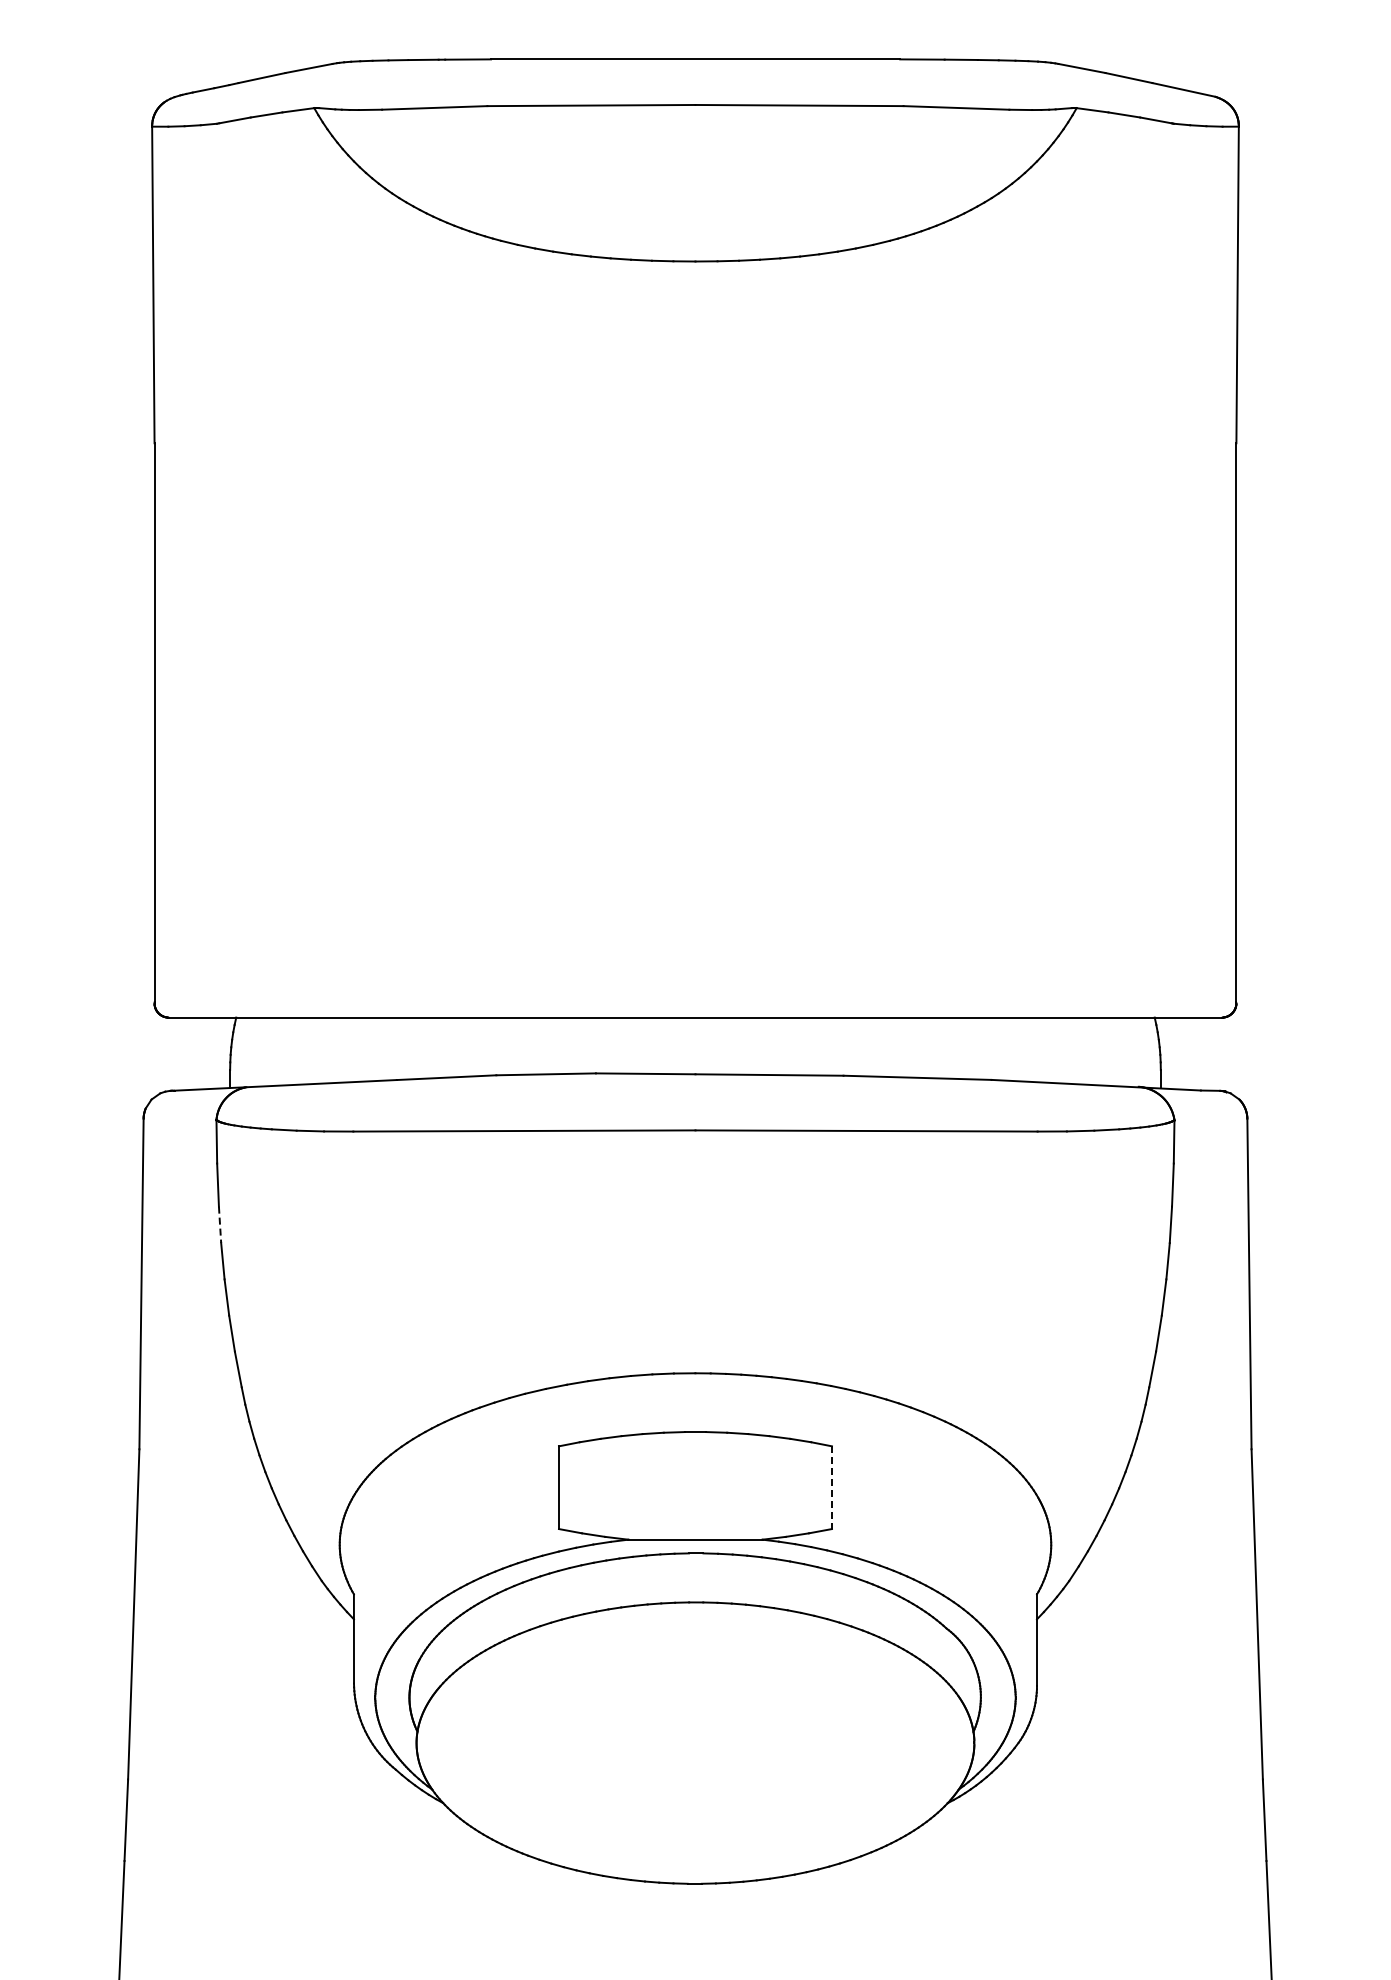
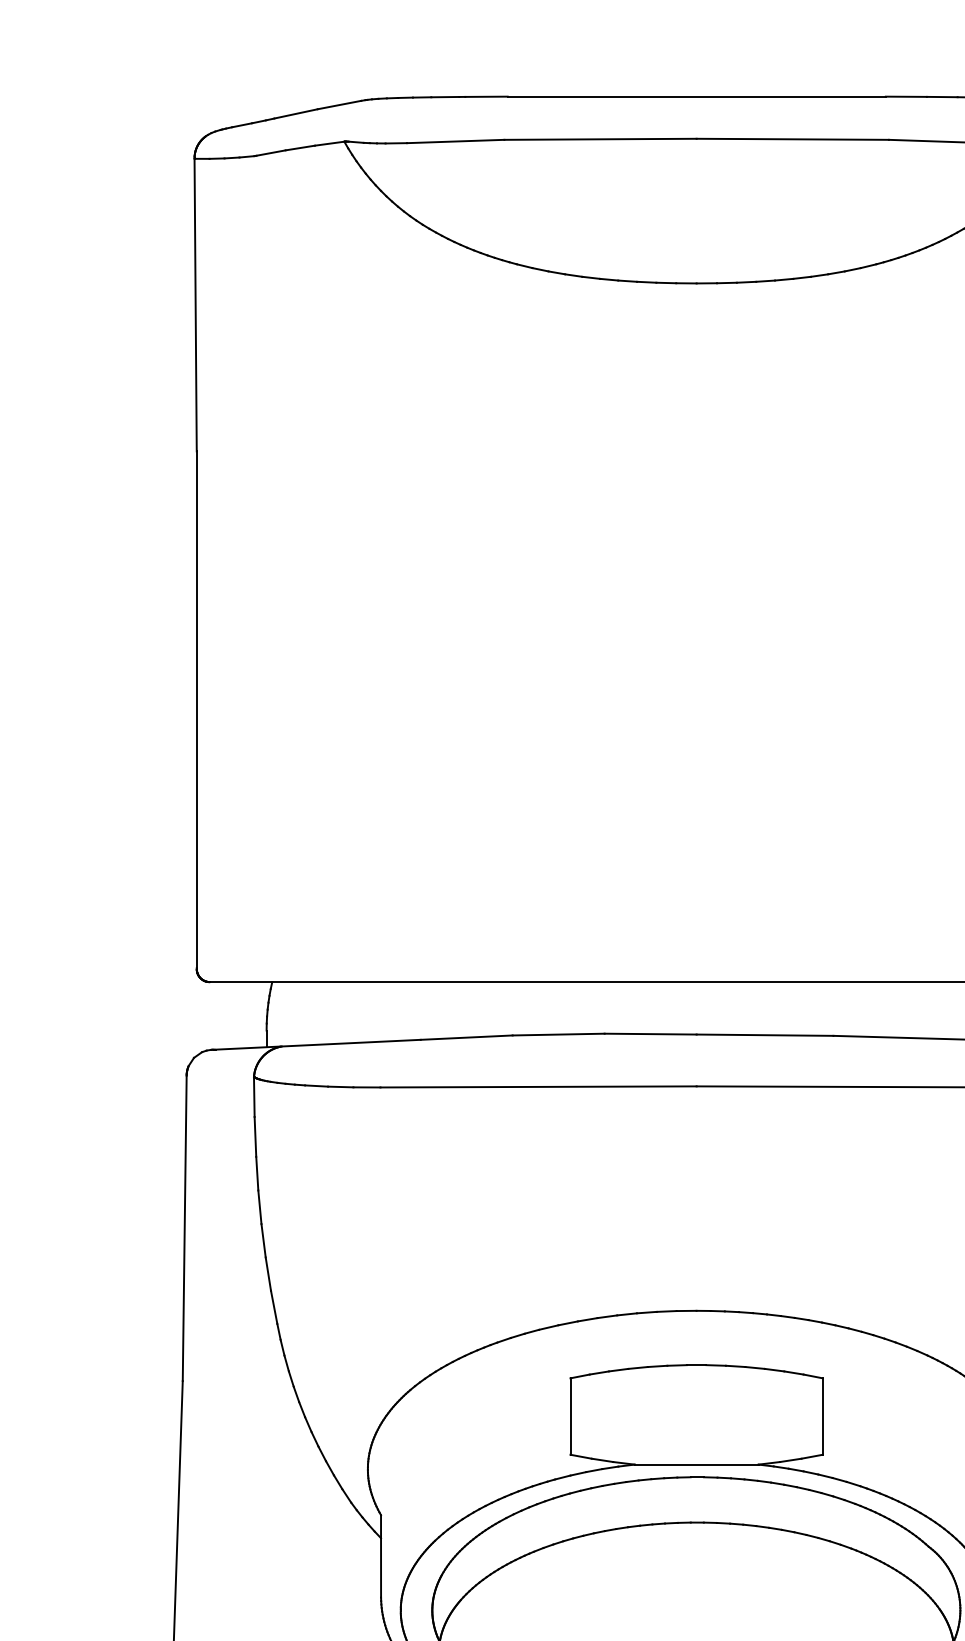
line: (220, 1225) -> (257, 1174), dashed -> solid
line: (831, 1488) -> (822, 1417), dashed -> solid

